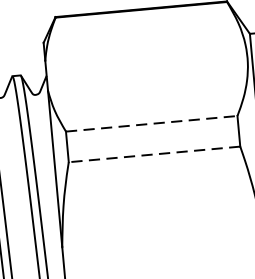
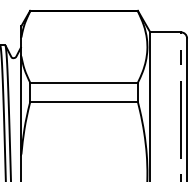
line: (152, 123) -> (84, 82), dashed -> solid
line: (155, 153) -> (84, 101), dashed -> solid

